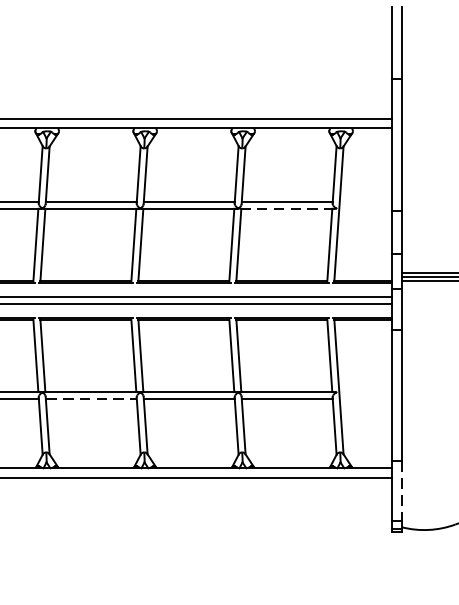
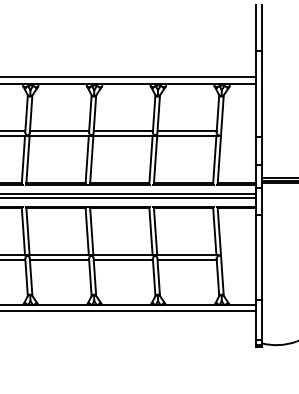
line: (287, 208) -> (187, 135), dashed -> solid
line: (91, 398) -> (59, 259), dashed -> solid
line: (401, 492) -> (261, 320), dashed -> solid

